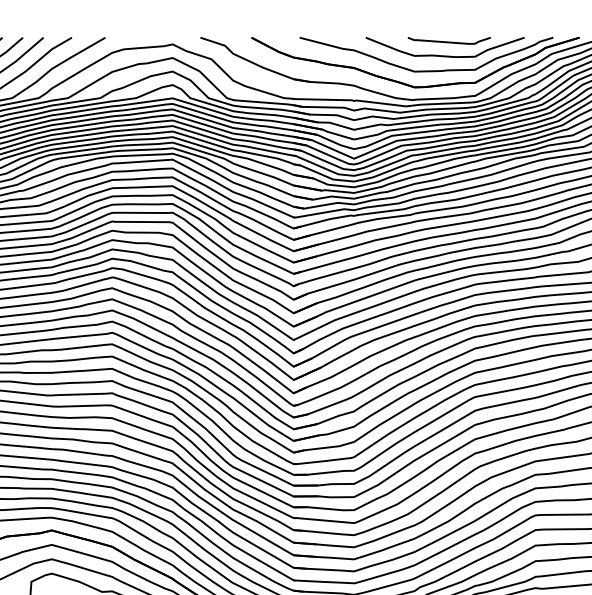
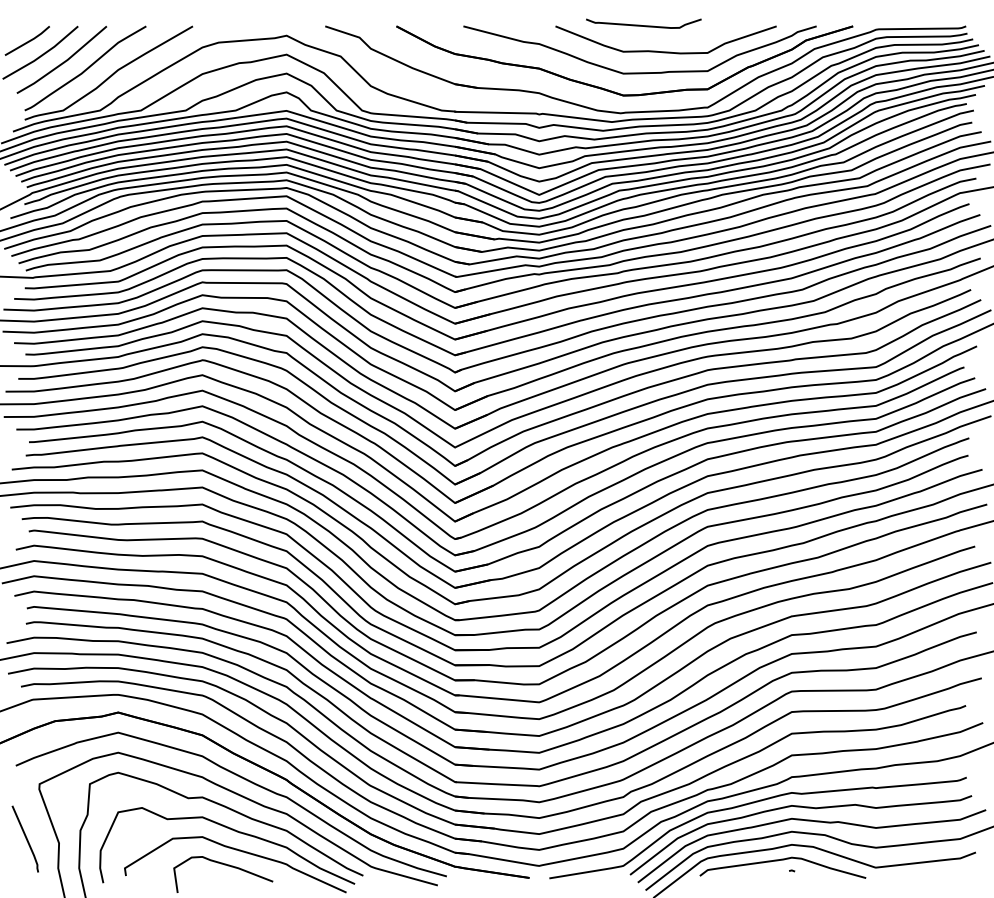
curve: (449, 42) -> (643, 25), moved

